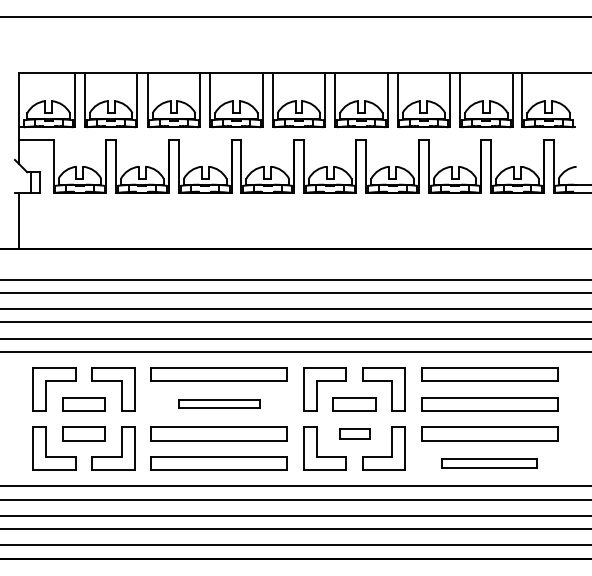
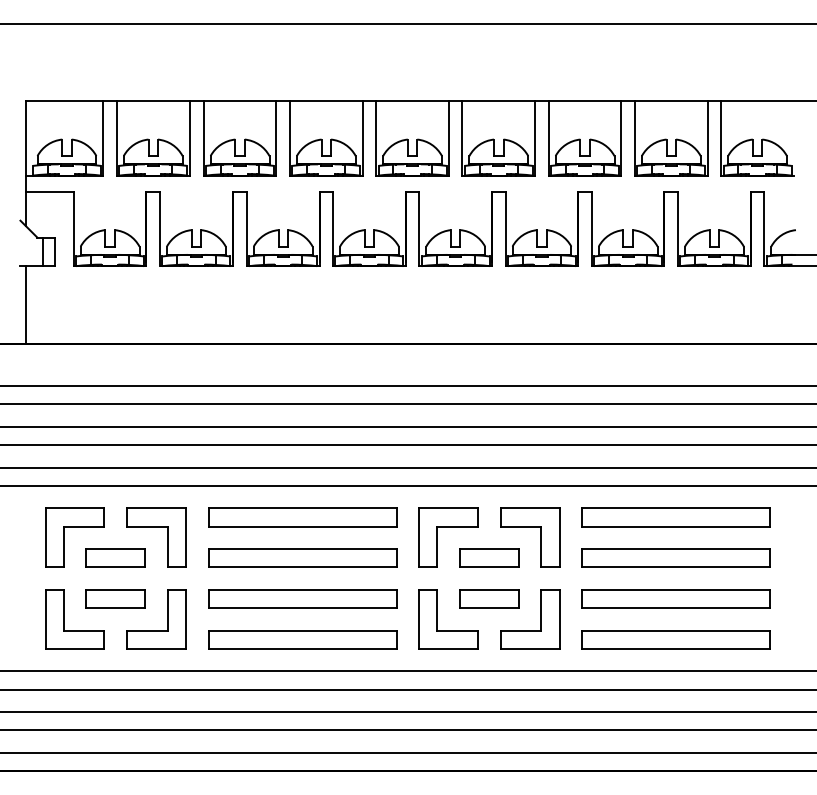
part: (219, 403) -> (302, 557), size x1.67
part: (354, 433) -> (489, 598), size x1.43
part: (489, 463) -> (675, 639), size x1.43

